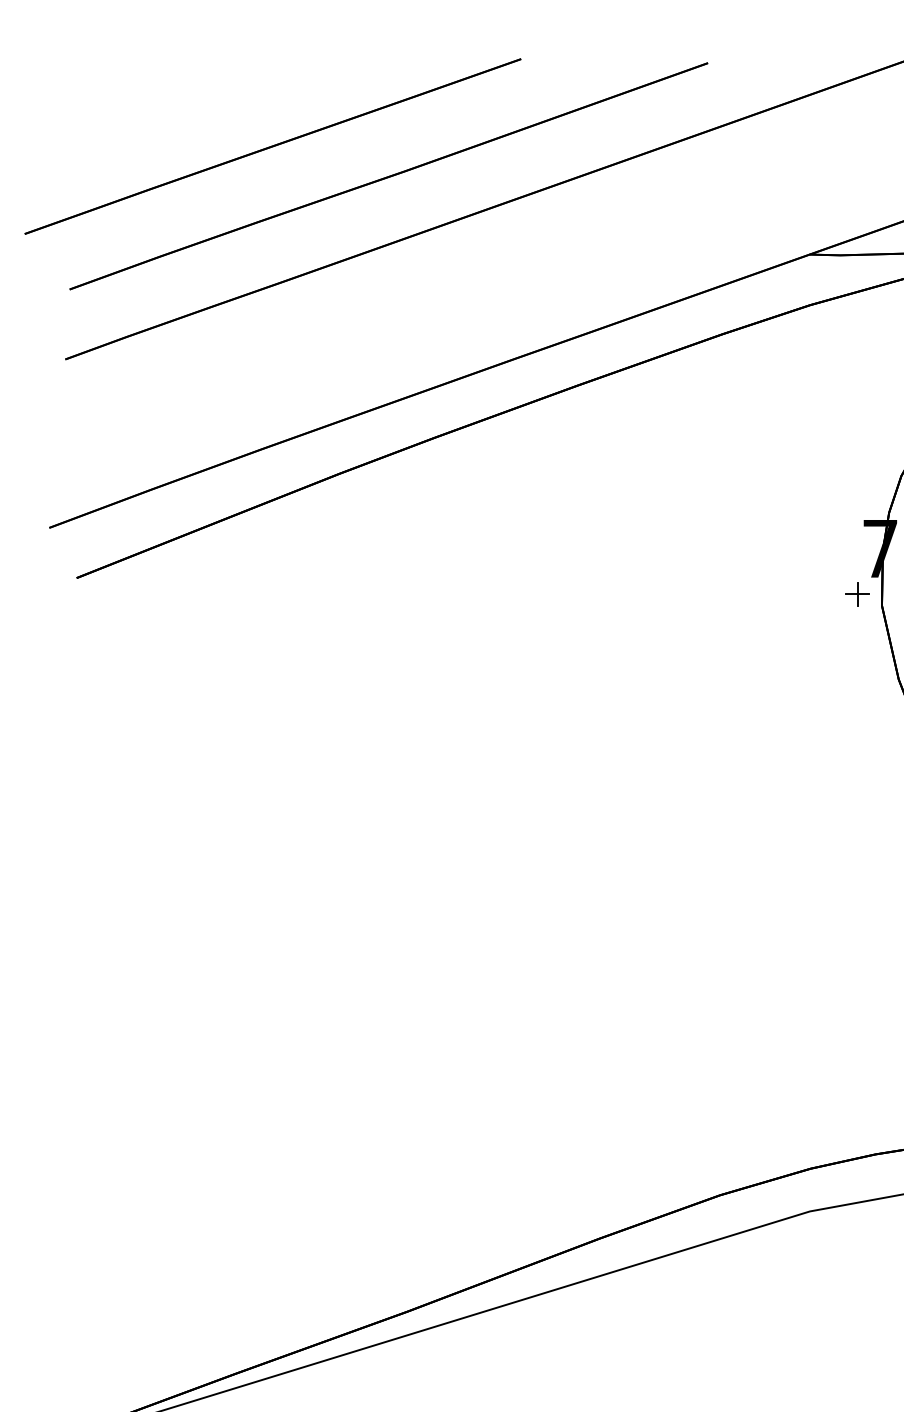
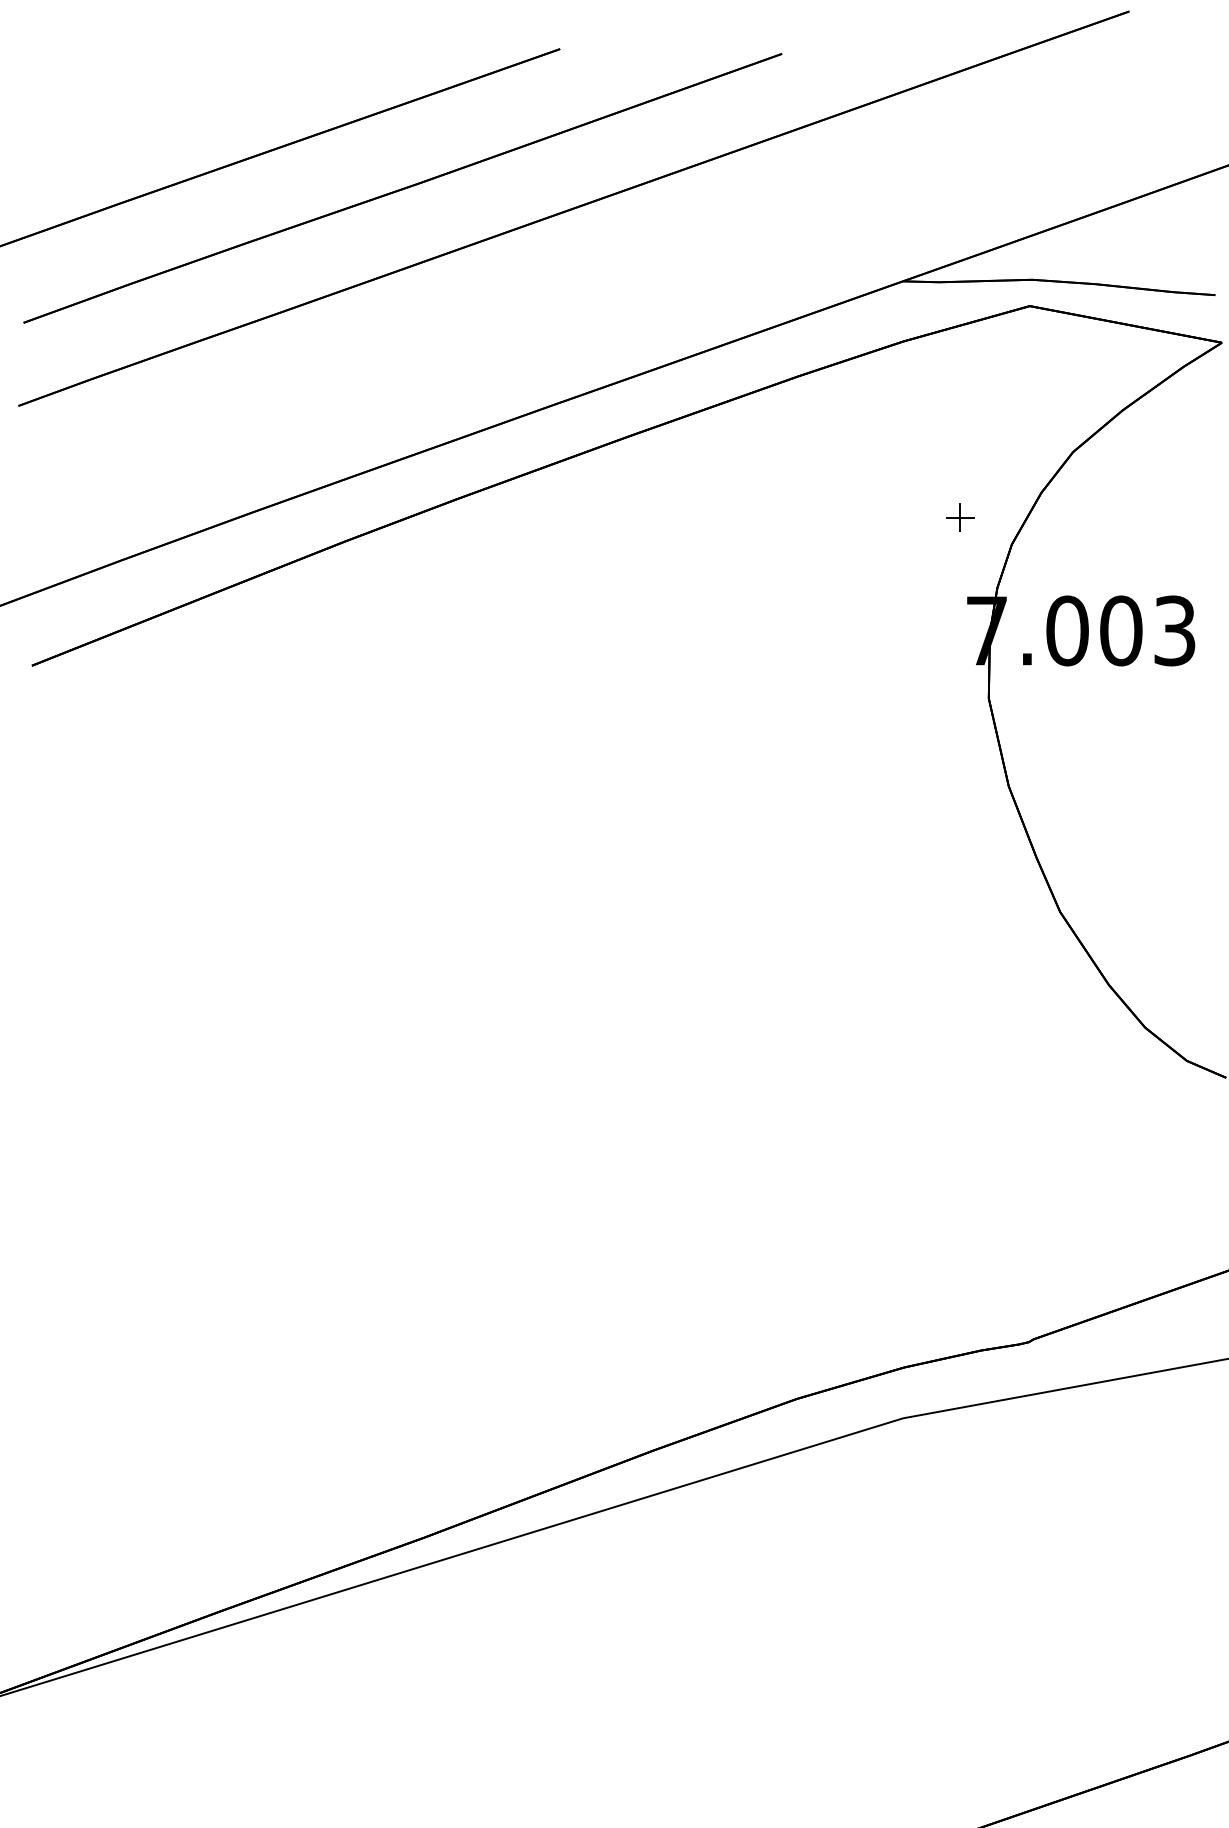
part: (858, 593) -> (960, 517), moved

